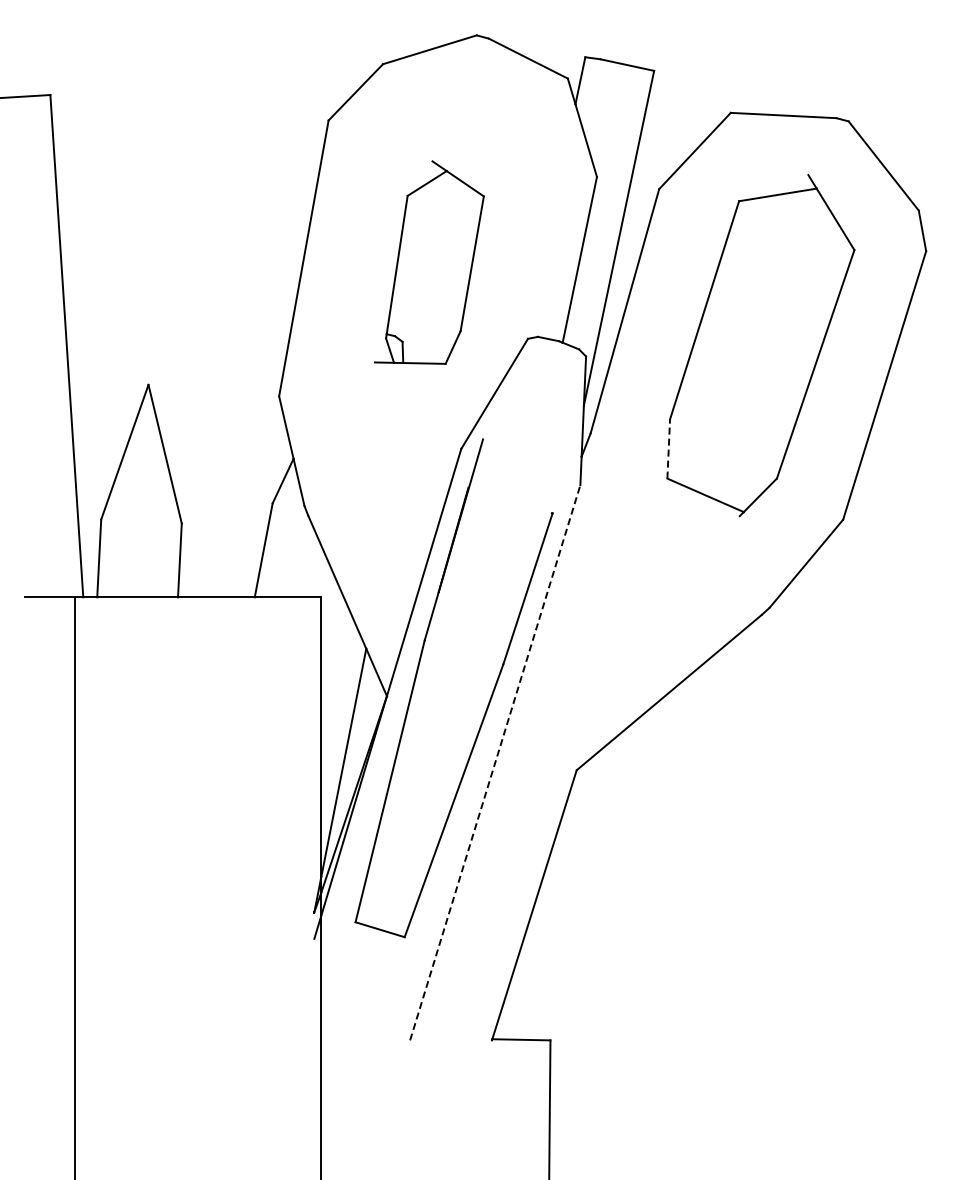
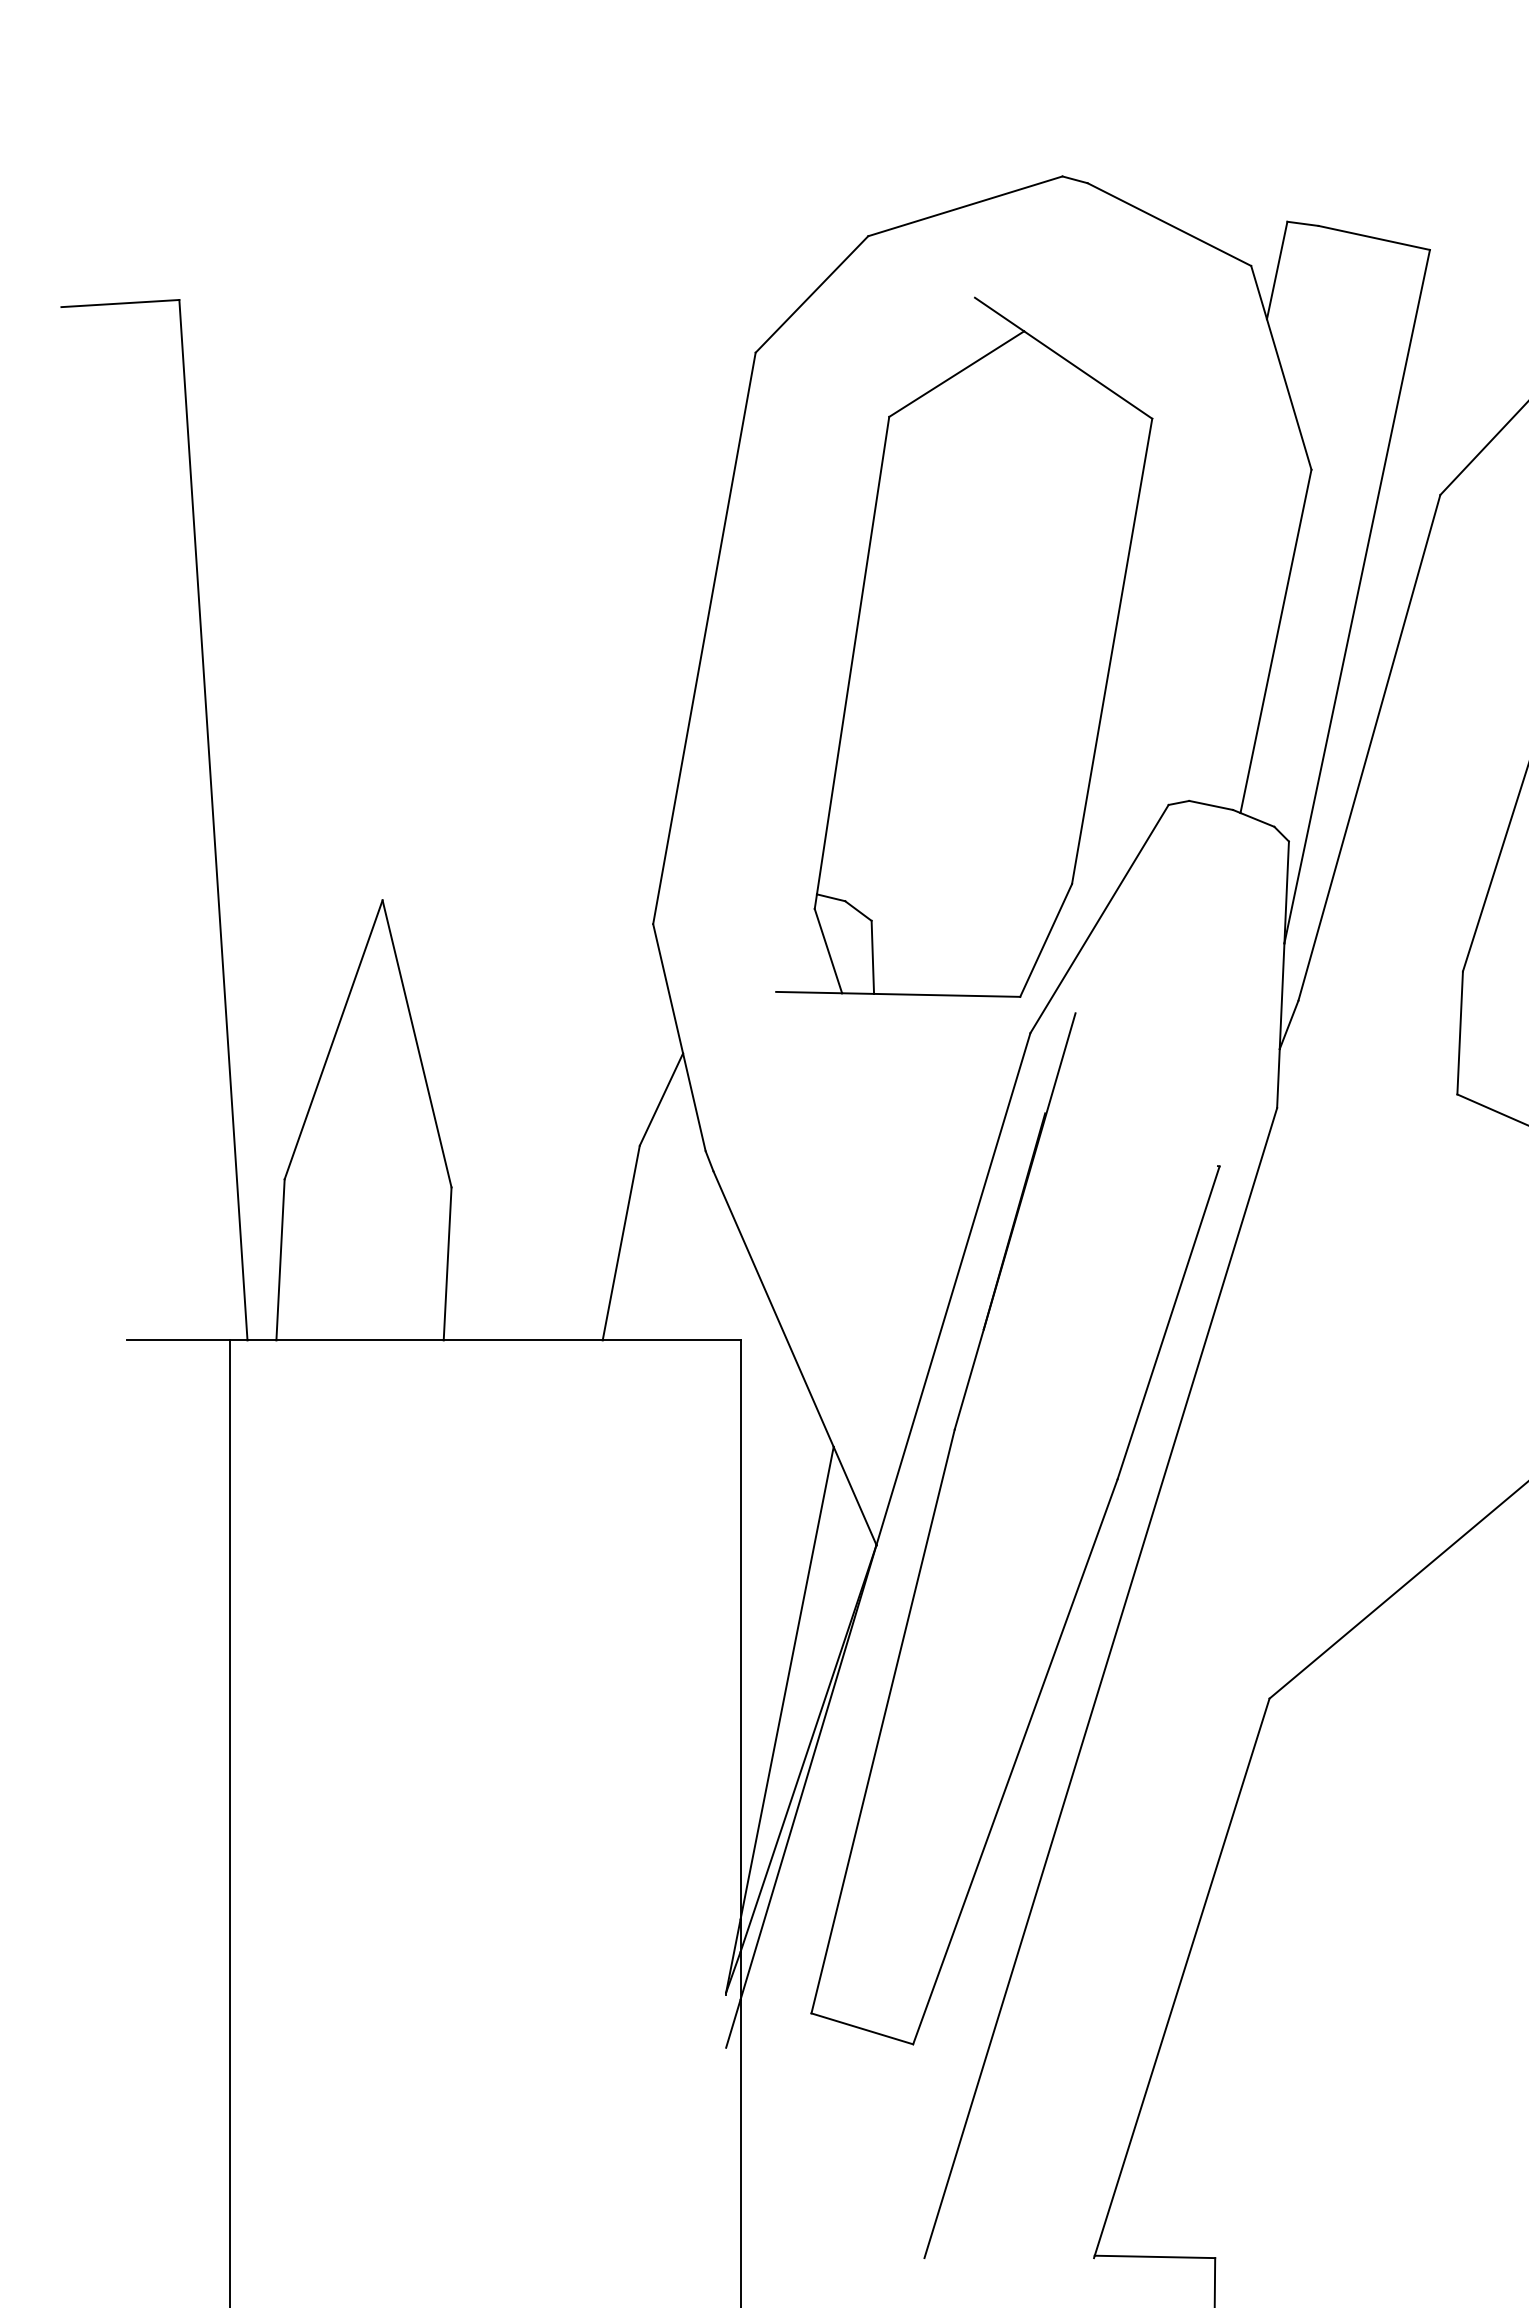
part: (429, 262) -> (964, 646), size x1.67
line: (668, 448) -> (1459, 1032), dashed -> solid
line: (495, 762) -> (1101, 1682), dashed -> solid

